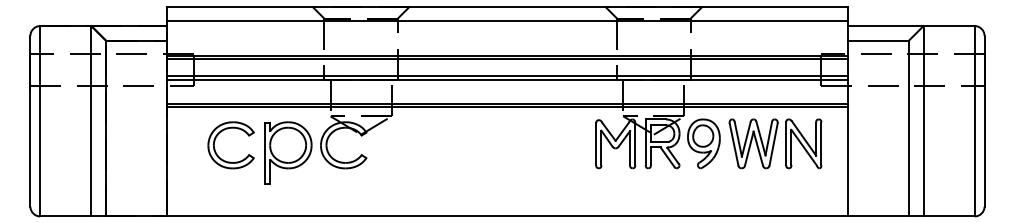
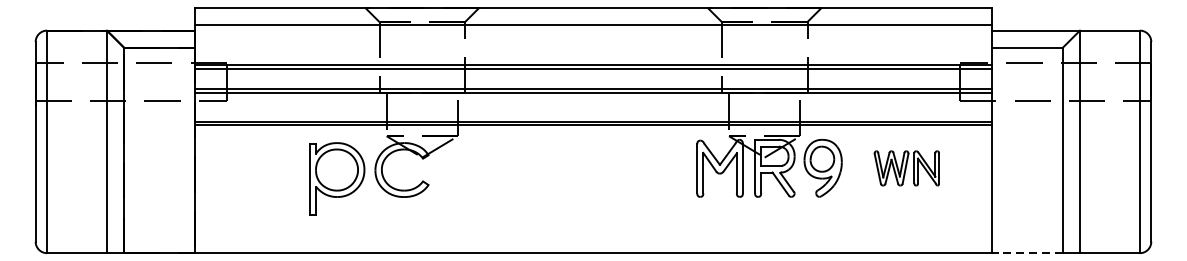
part: (775, 143) -> (906, 167), size x0.6
part: (216, 151) -> (253, 177), removed
line: (878, 216) -> (1027, 253), solid -> dashed

